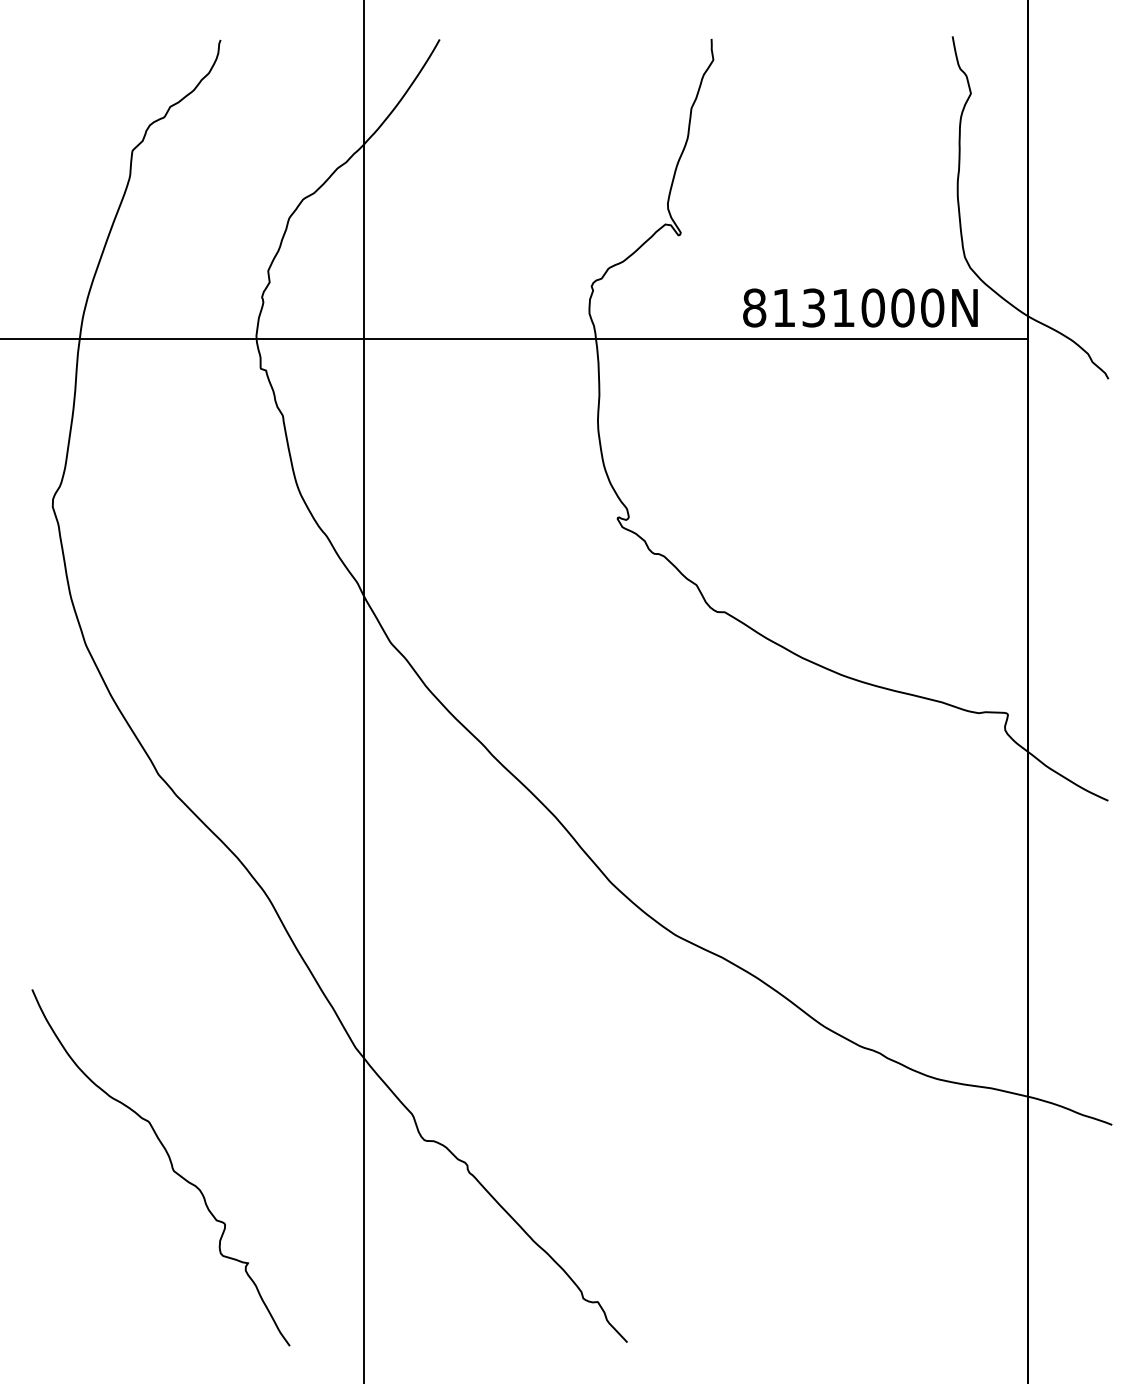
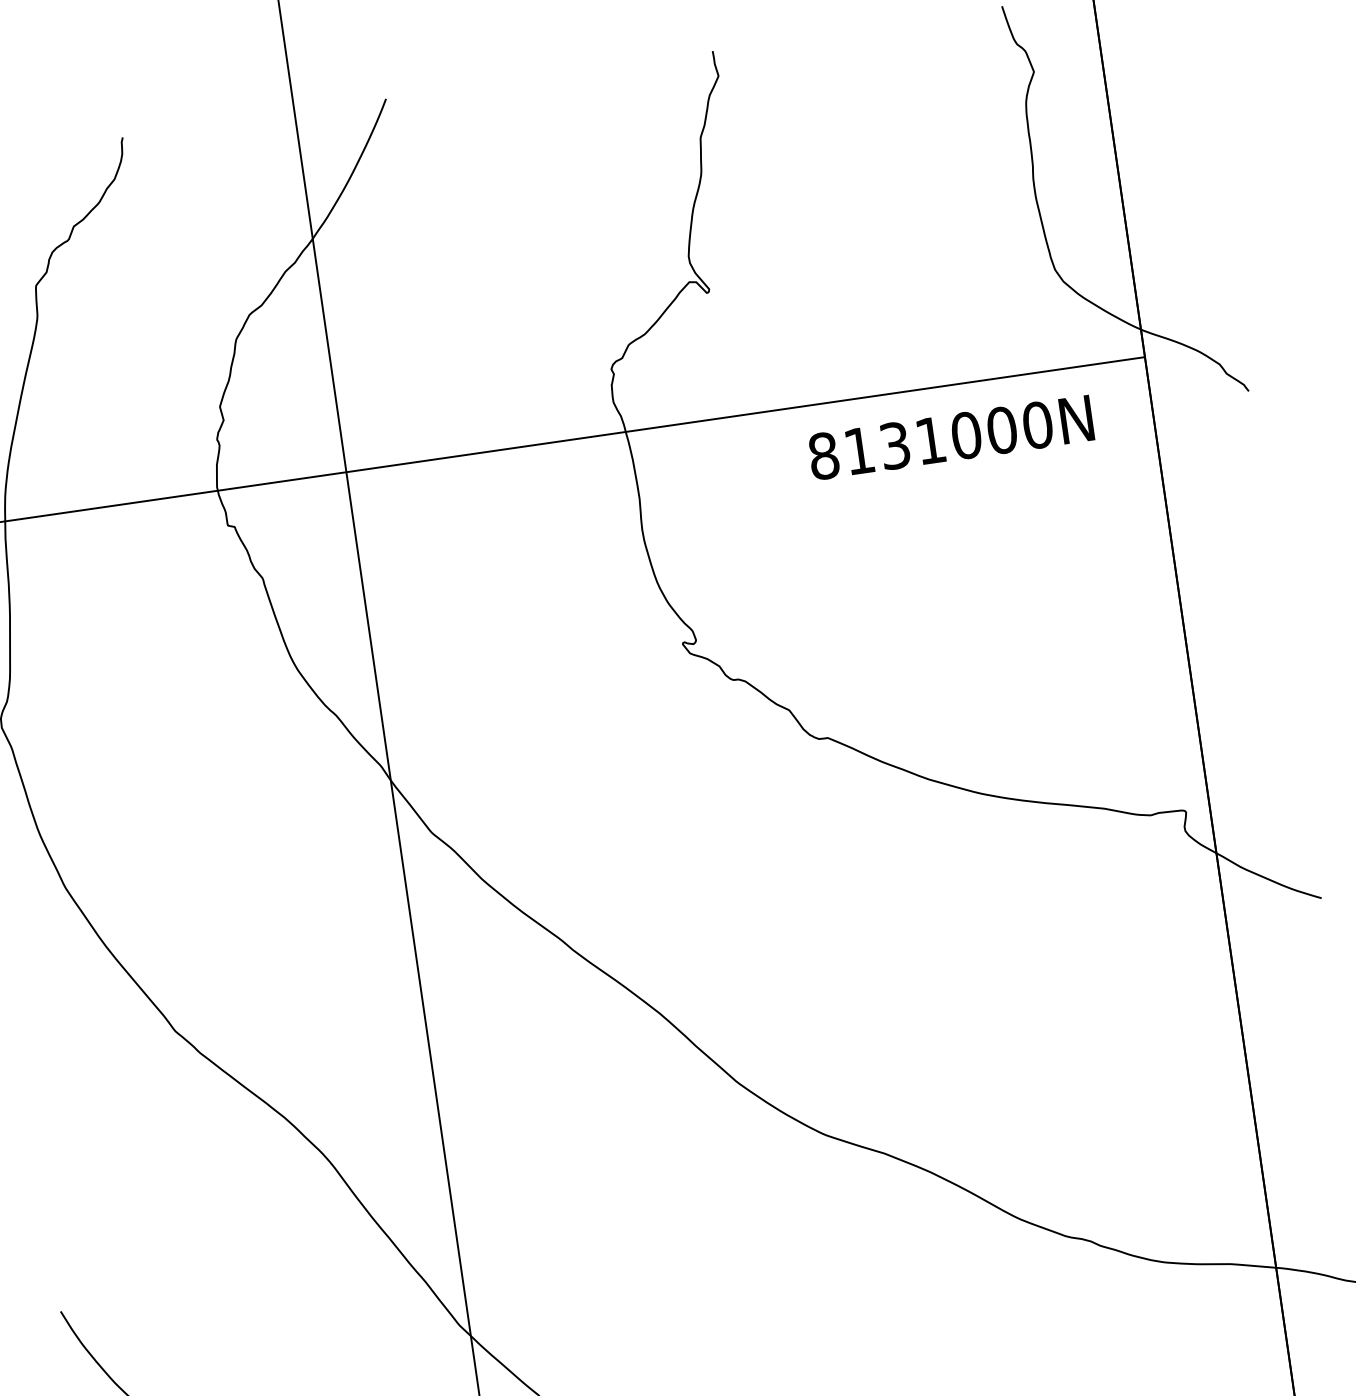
text: (860, 307) -> (951, 437), moved

